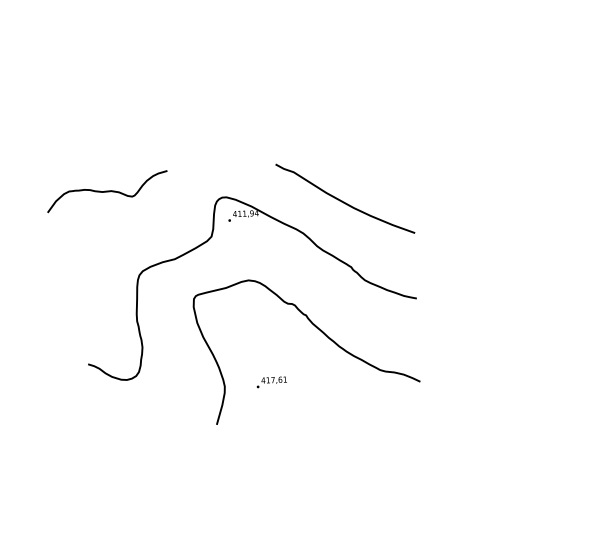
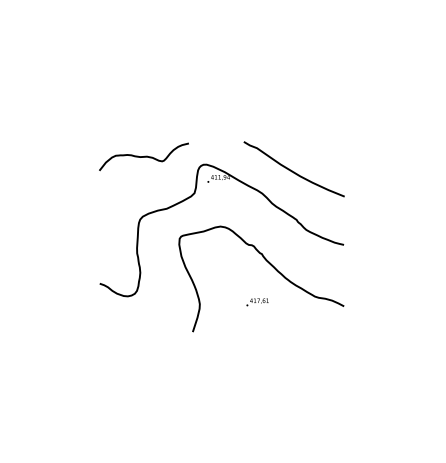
curve: (106, 191) -> (143, 156), moved
text: (271, 382) -> (257, 302), moved

